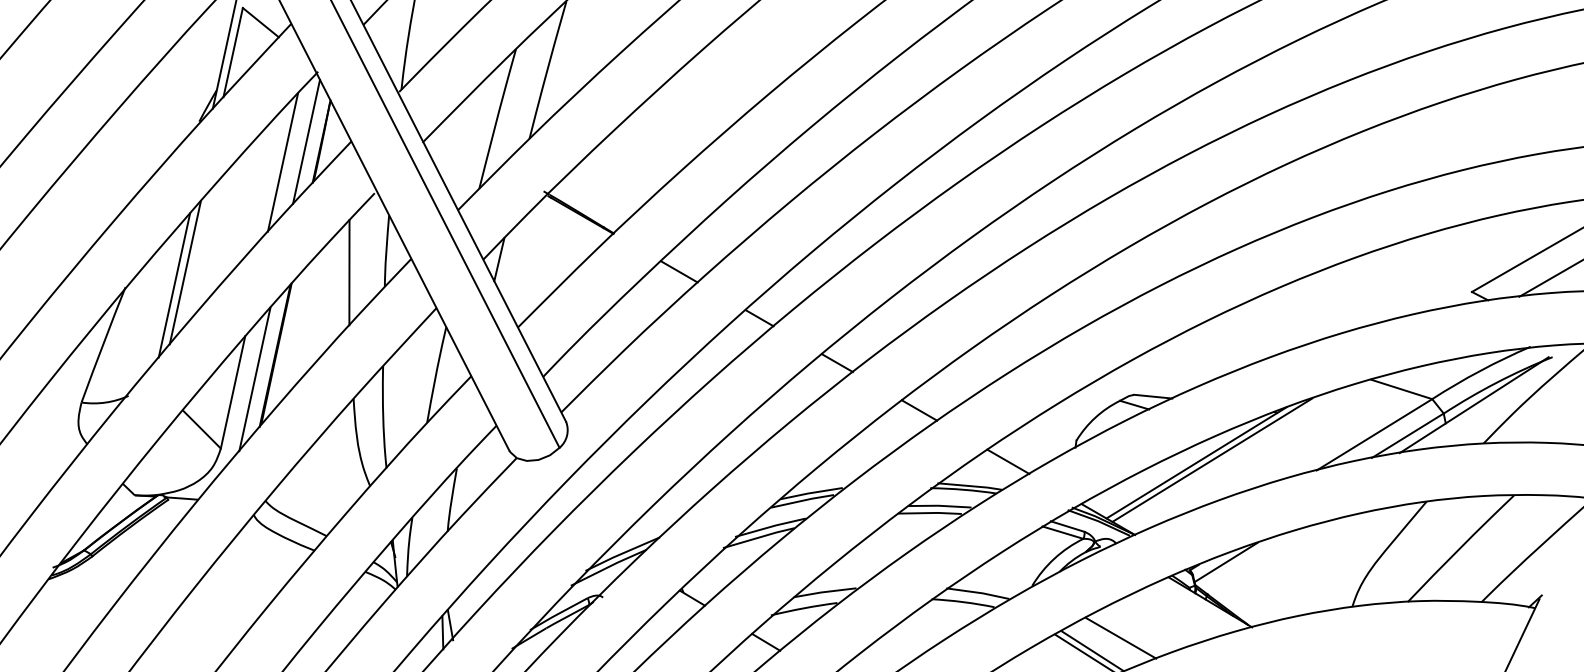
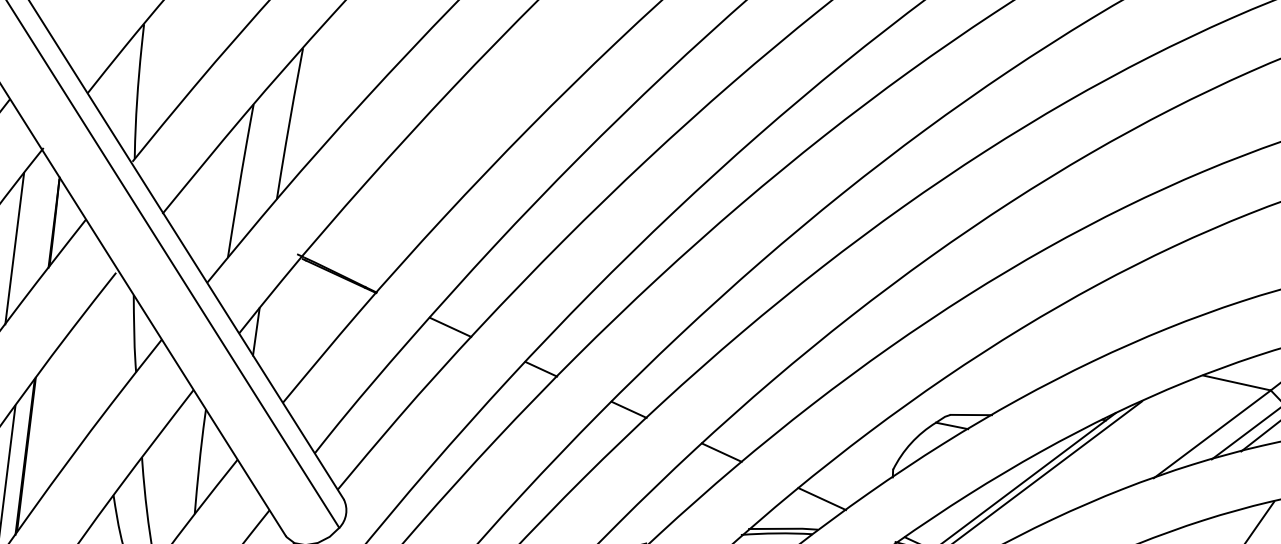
line: (306, 141) -> (37, 223), removed
line: (349, 272) -> (96, 360), removed

